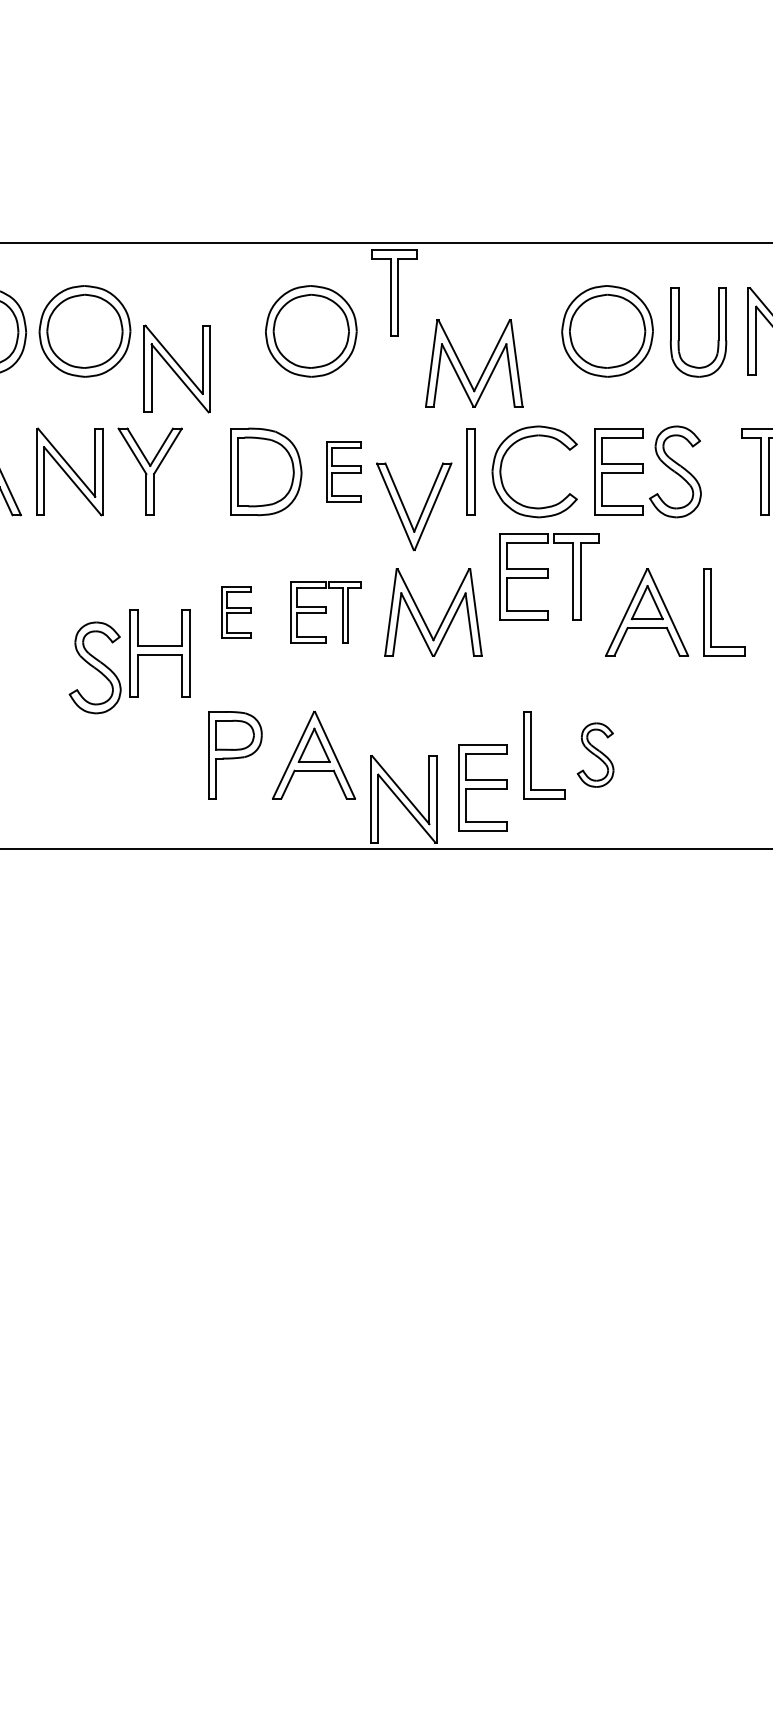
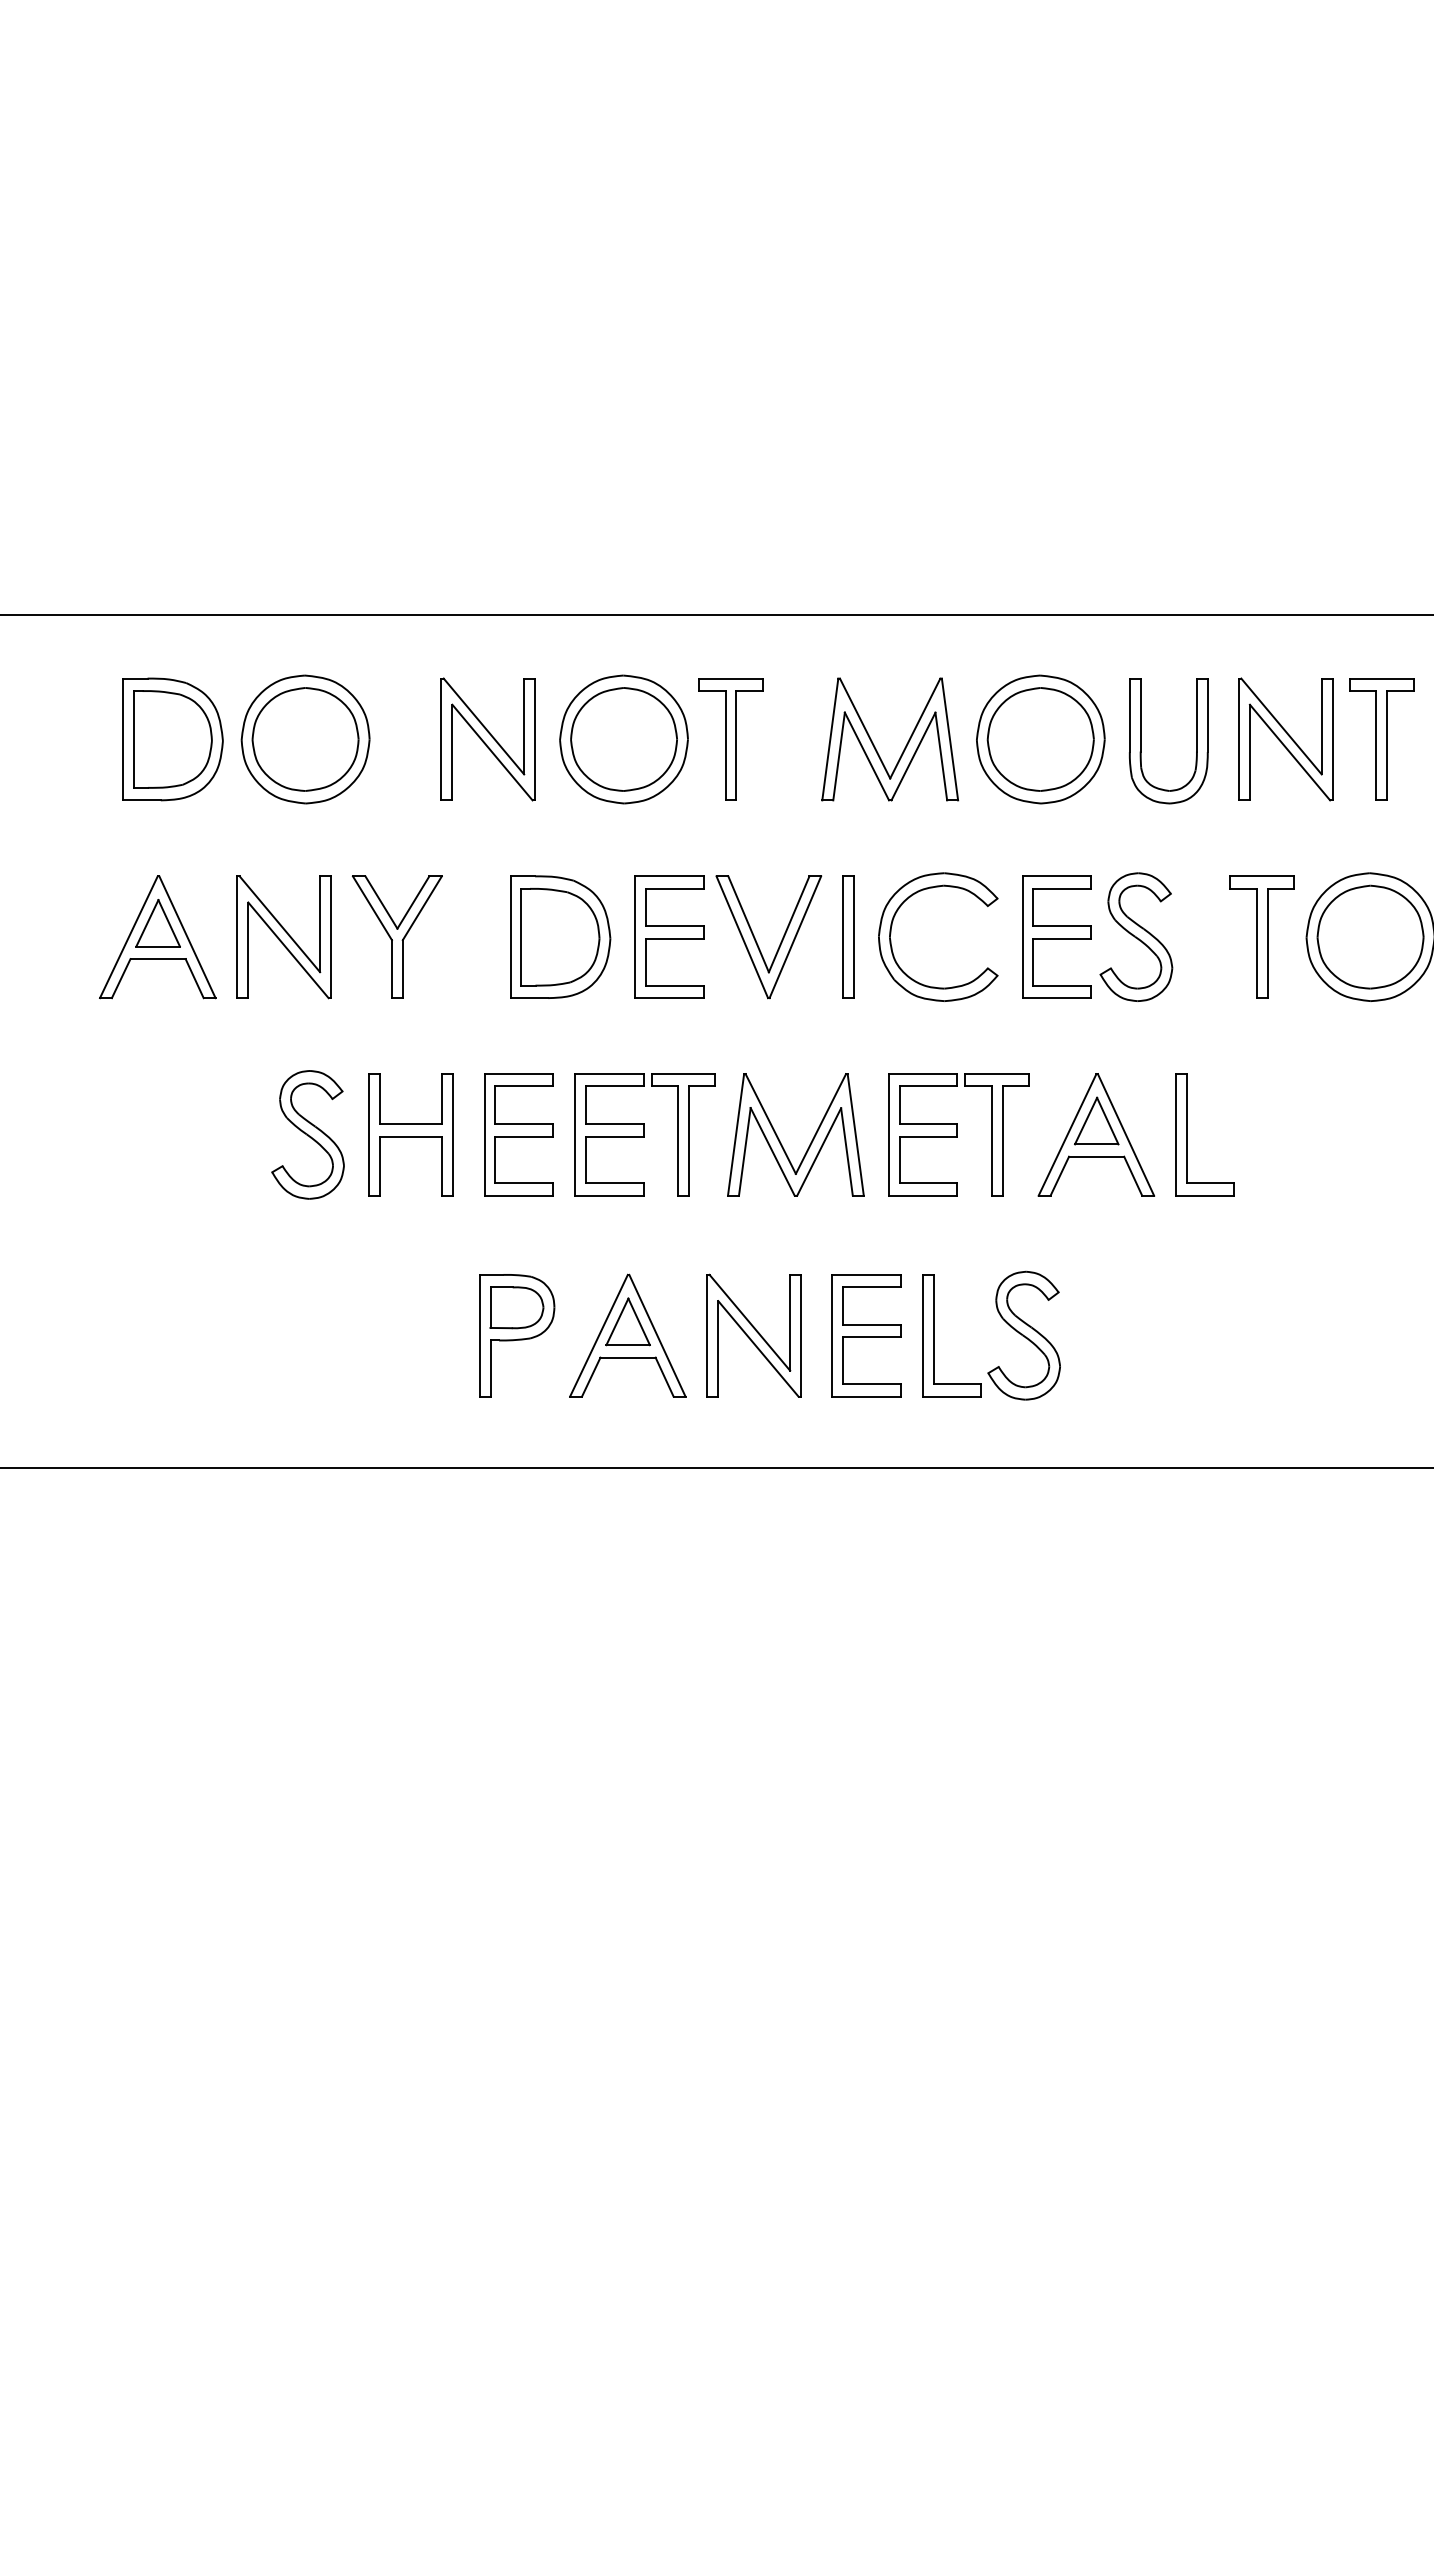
part: (394, 293) -> (730, 739), moved
part: (176, 369) -> (487, 739), moved
part: (484, 369) -> (904, 747), moved
part: (343, 471) -> (669, 936), size x1.43
part: (406, 510) -> (757, 942), moved
part: (549, 576) -> (958, 1134), moved
part: (236, 612) -> (518, 1134), size x1.67
part: (325, 612) -> (644, 1134), size x1.43
part: (159, 653) -> (410, 1134), moved
part: (94, 667) -> (307, 1134), moved
part: (595, 755) -> (1023, 1335), size x1.43
part: (482, 787) -> (866, 1335), moved
part: (403, 799) -> (753, 1335), moved

